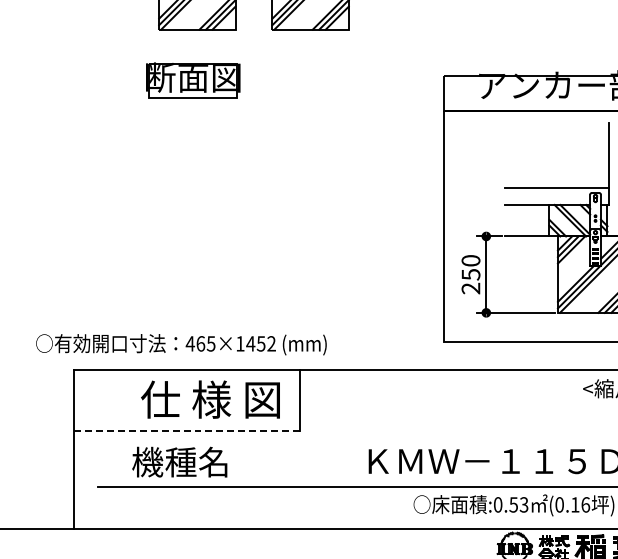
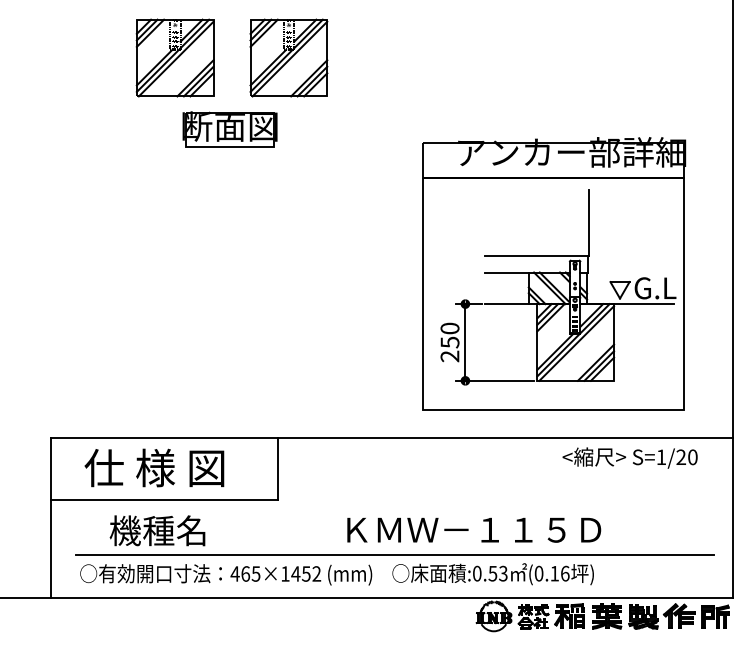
part: (192, 80) -> (229, 129), moved
text: (181, 344) -> (226, 574), moved
text: (210, 399) -> (154, 467), moved
line: (186, 431) -> (164, 499), dashed -> solid

